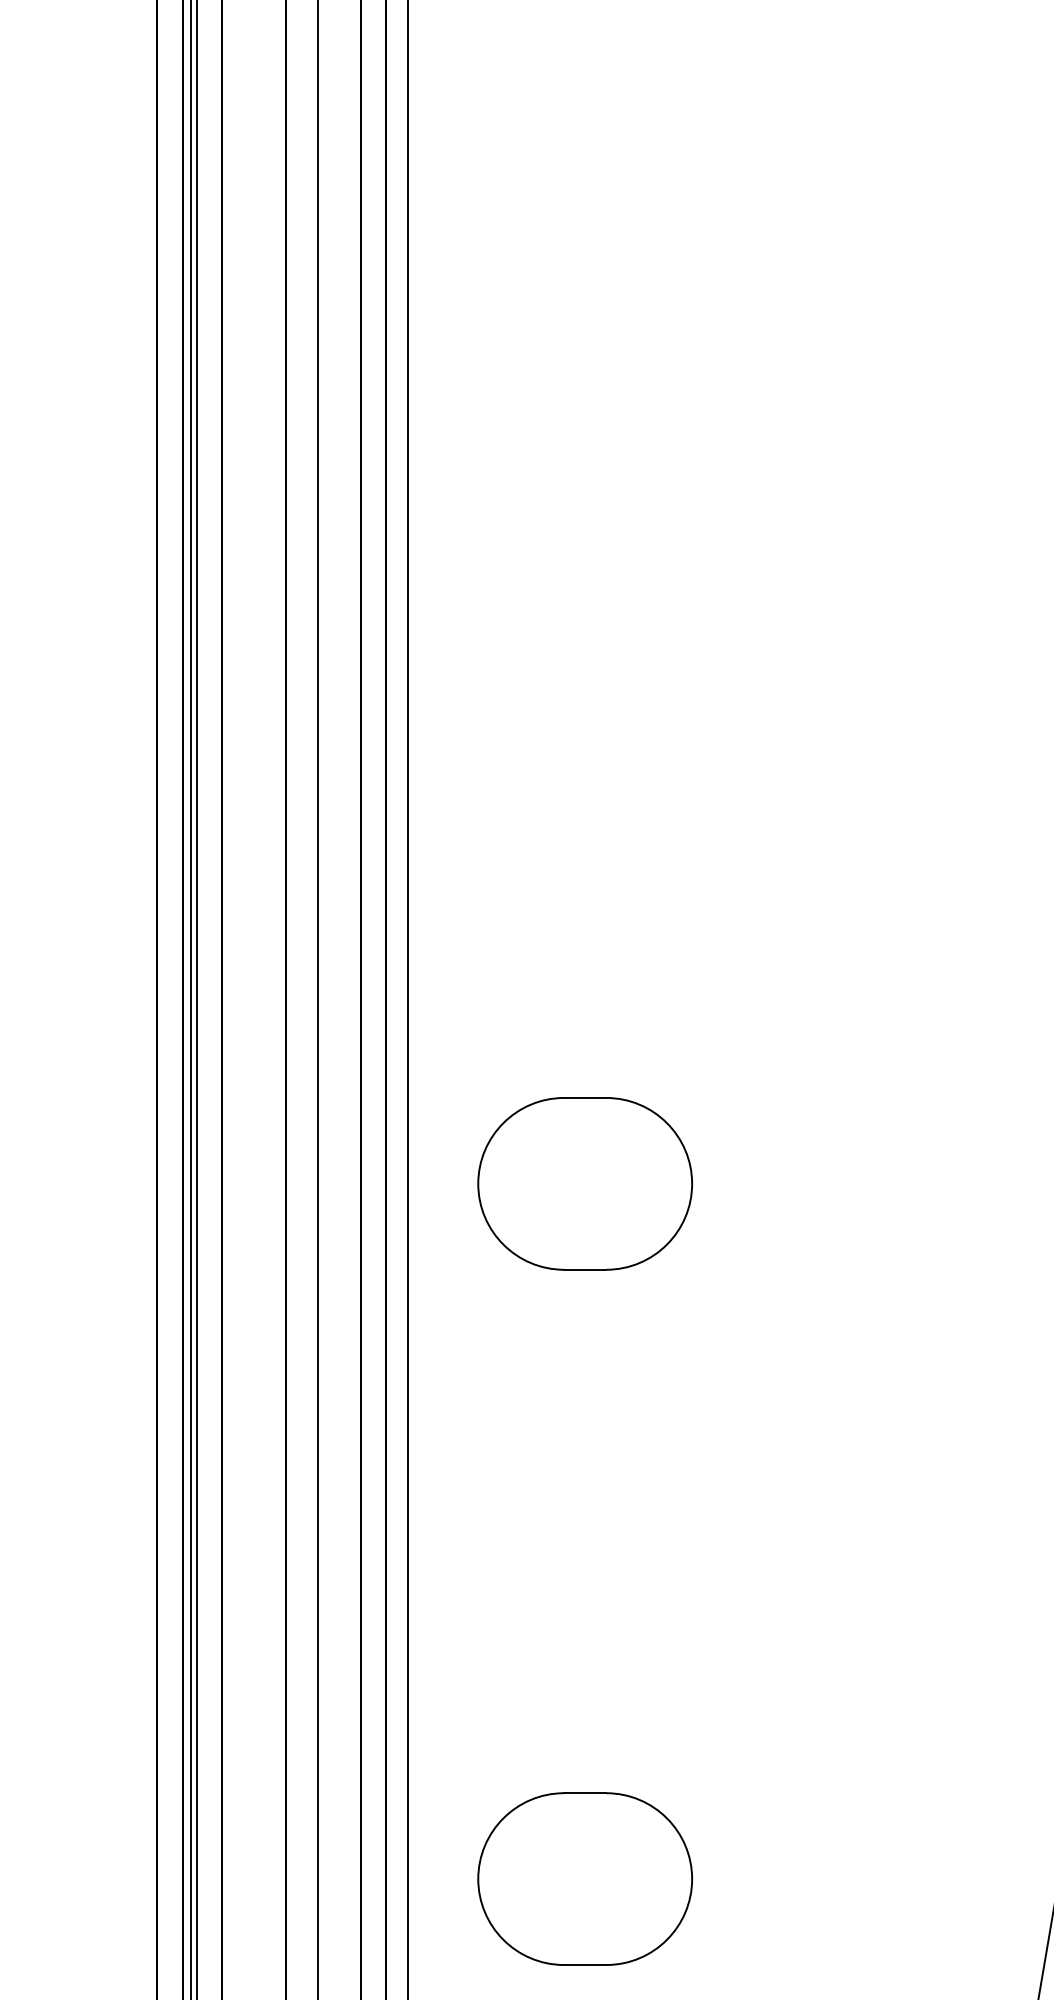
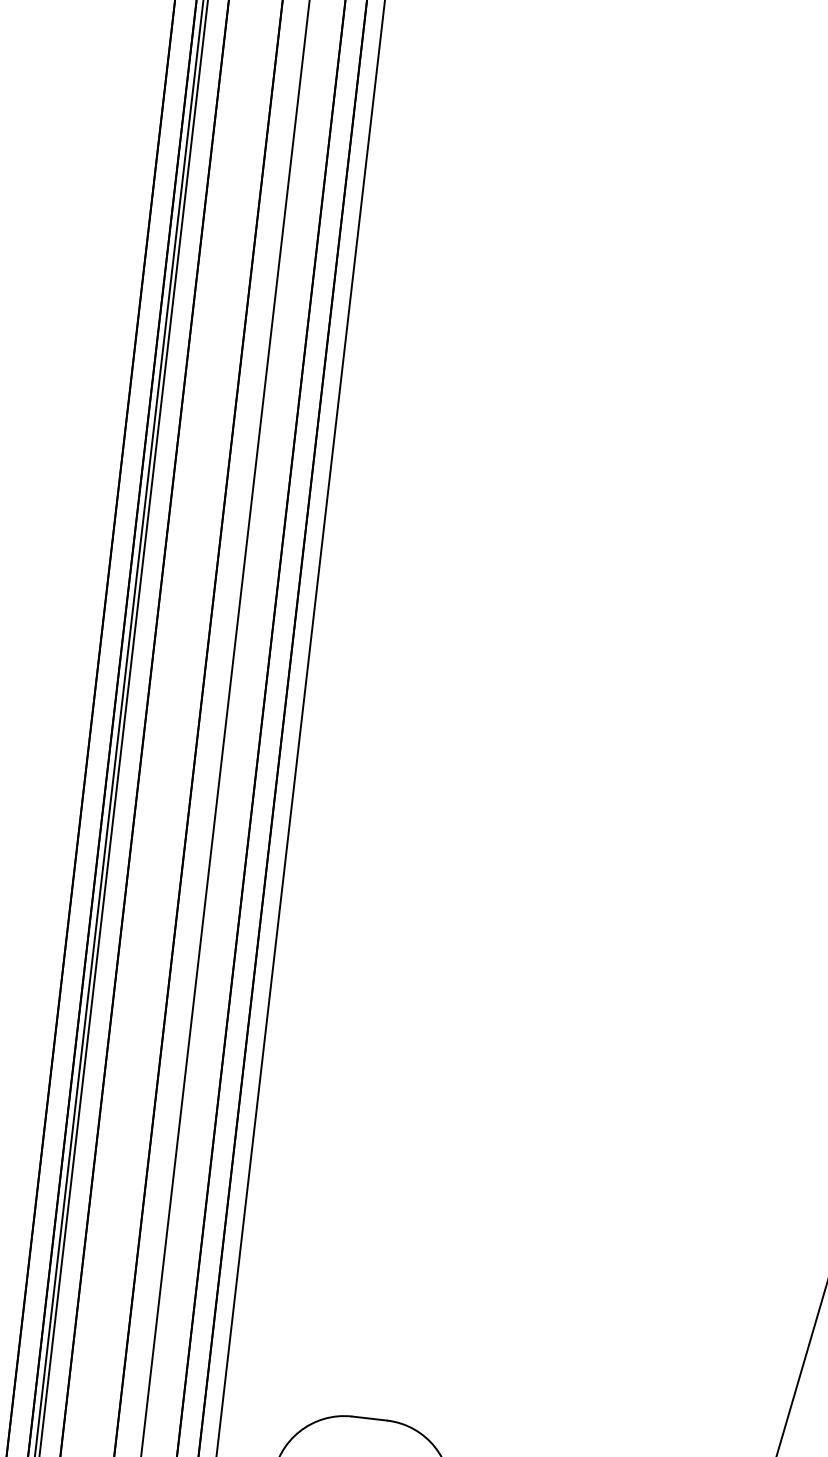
part: (584, 1183) -> (427, 913), removed

